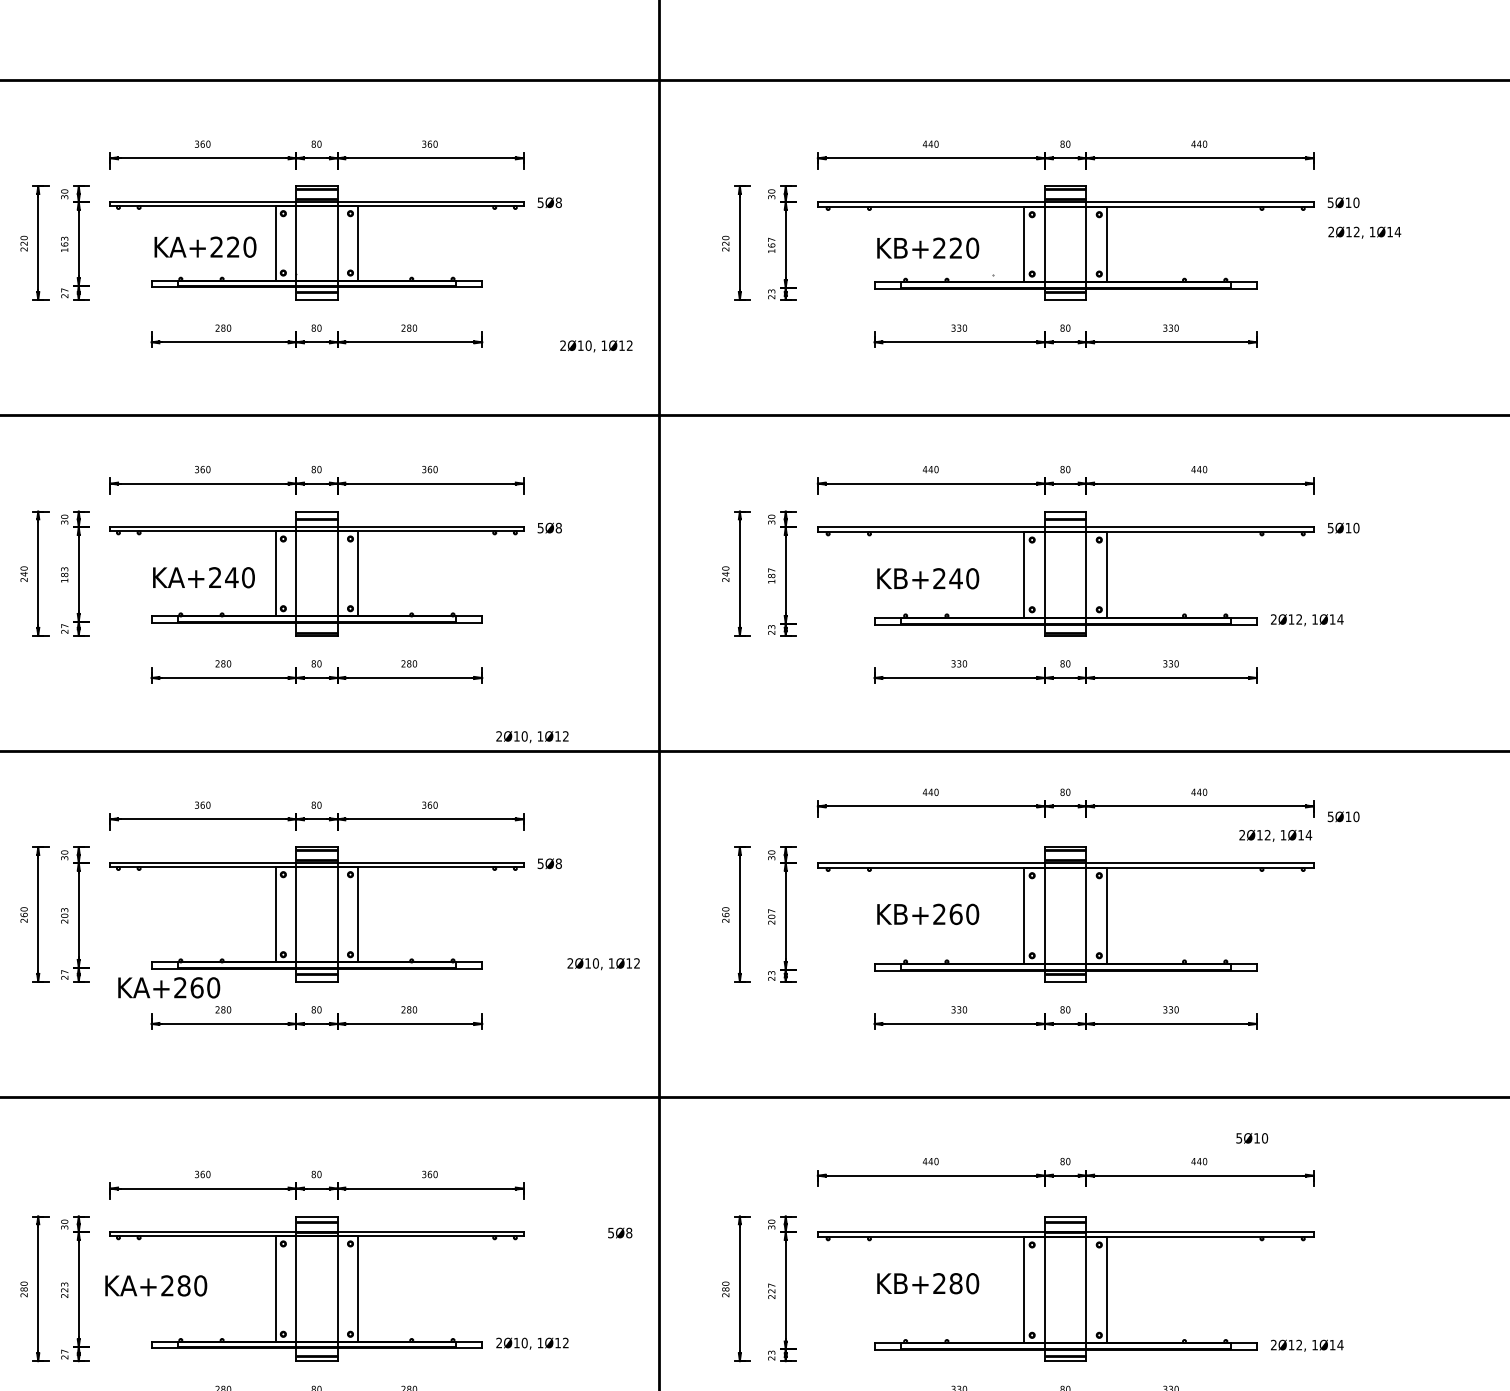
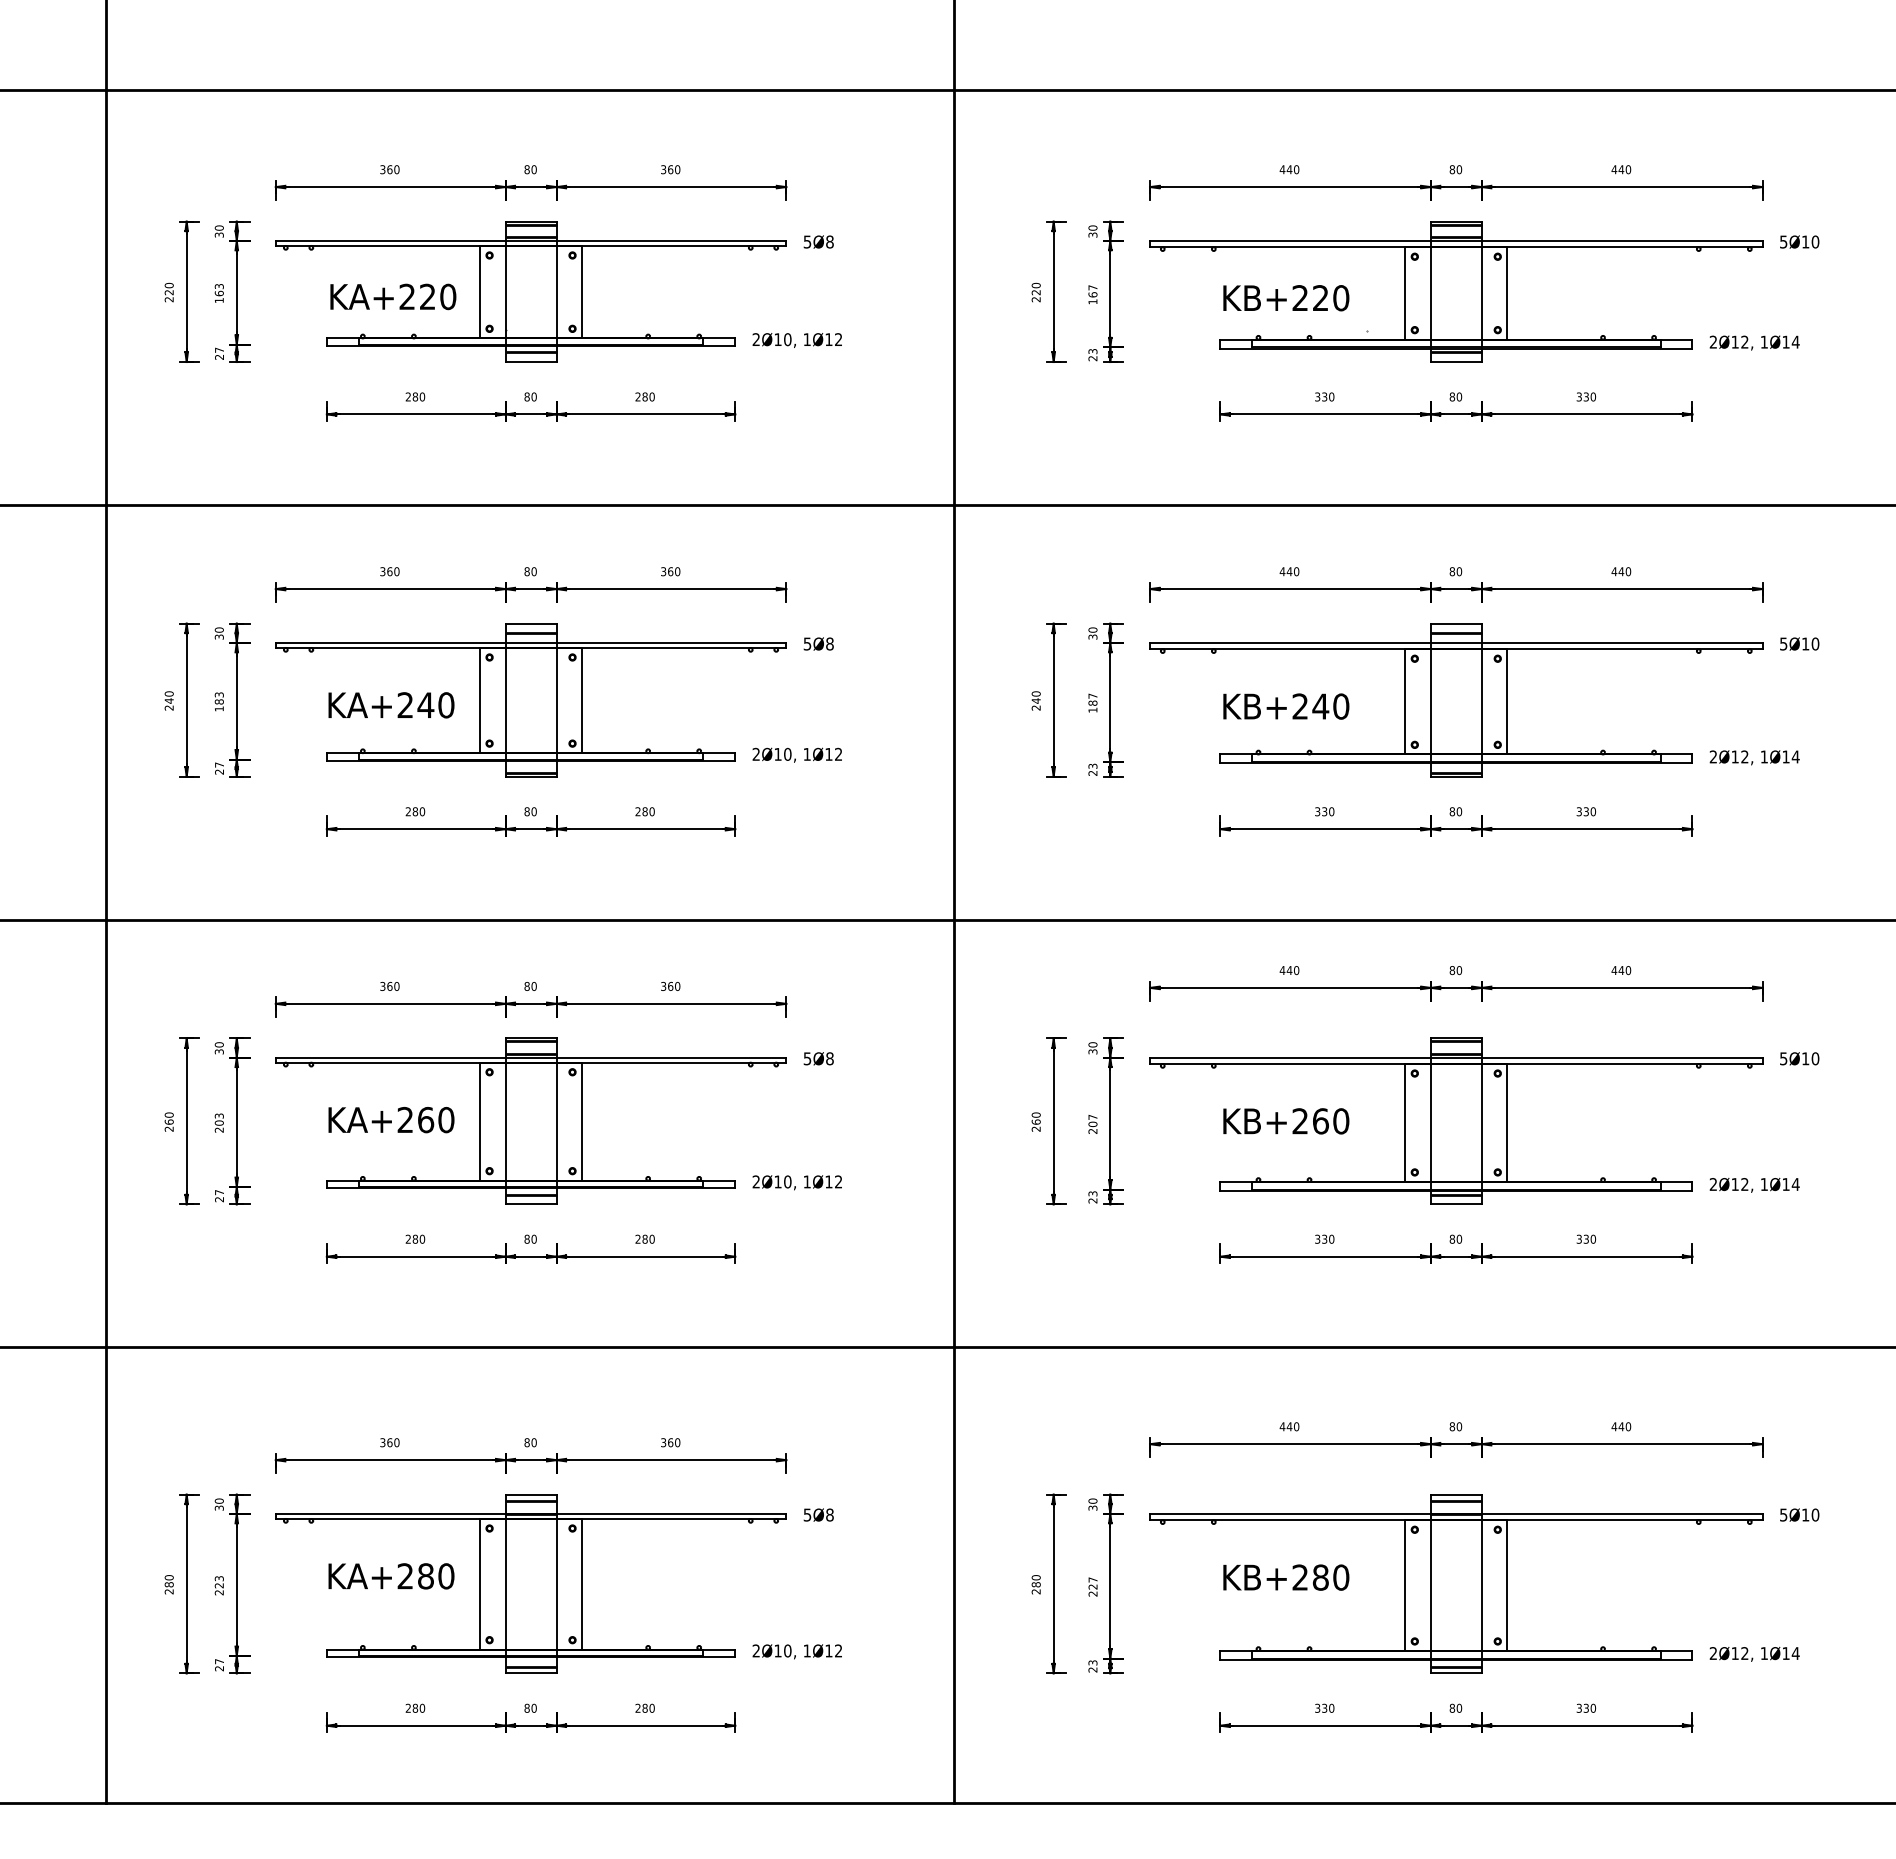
text: (1364, 232) -> (1754, 342), moved
text: (595, 346) -> (796, 340), moved
text: (531, 736) -> (796, 754), moved
text: (1343, 816) -> (1799, 1058), moved
text: (1275, 835) -> (1754, 1184), moved
text: (602, 963) -> (796, 1182), moved
text: (169, 988) -> (391, 1120), moved
text: (1252, 1137) -> (1799, 1514), moved
text: (619, 1232) -> (818, 1514), moved
text: (156, 1286) -> (391, 1576), moved

